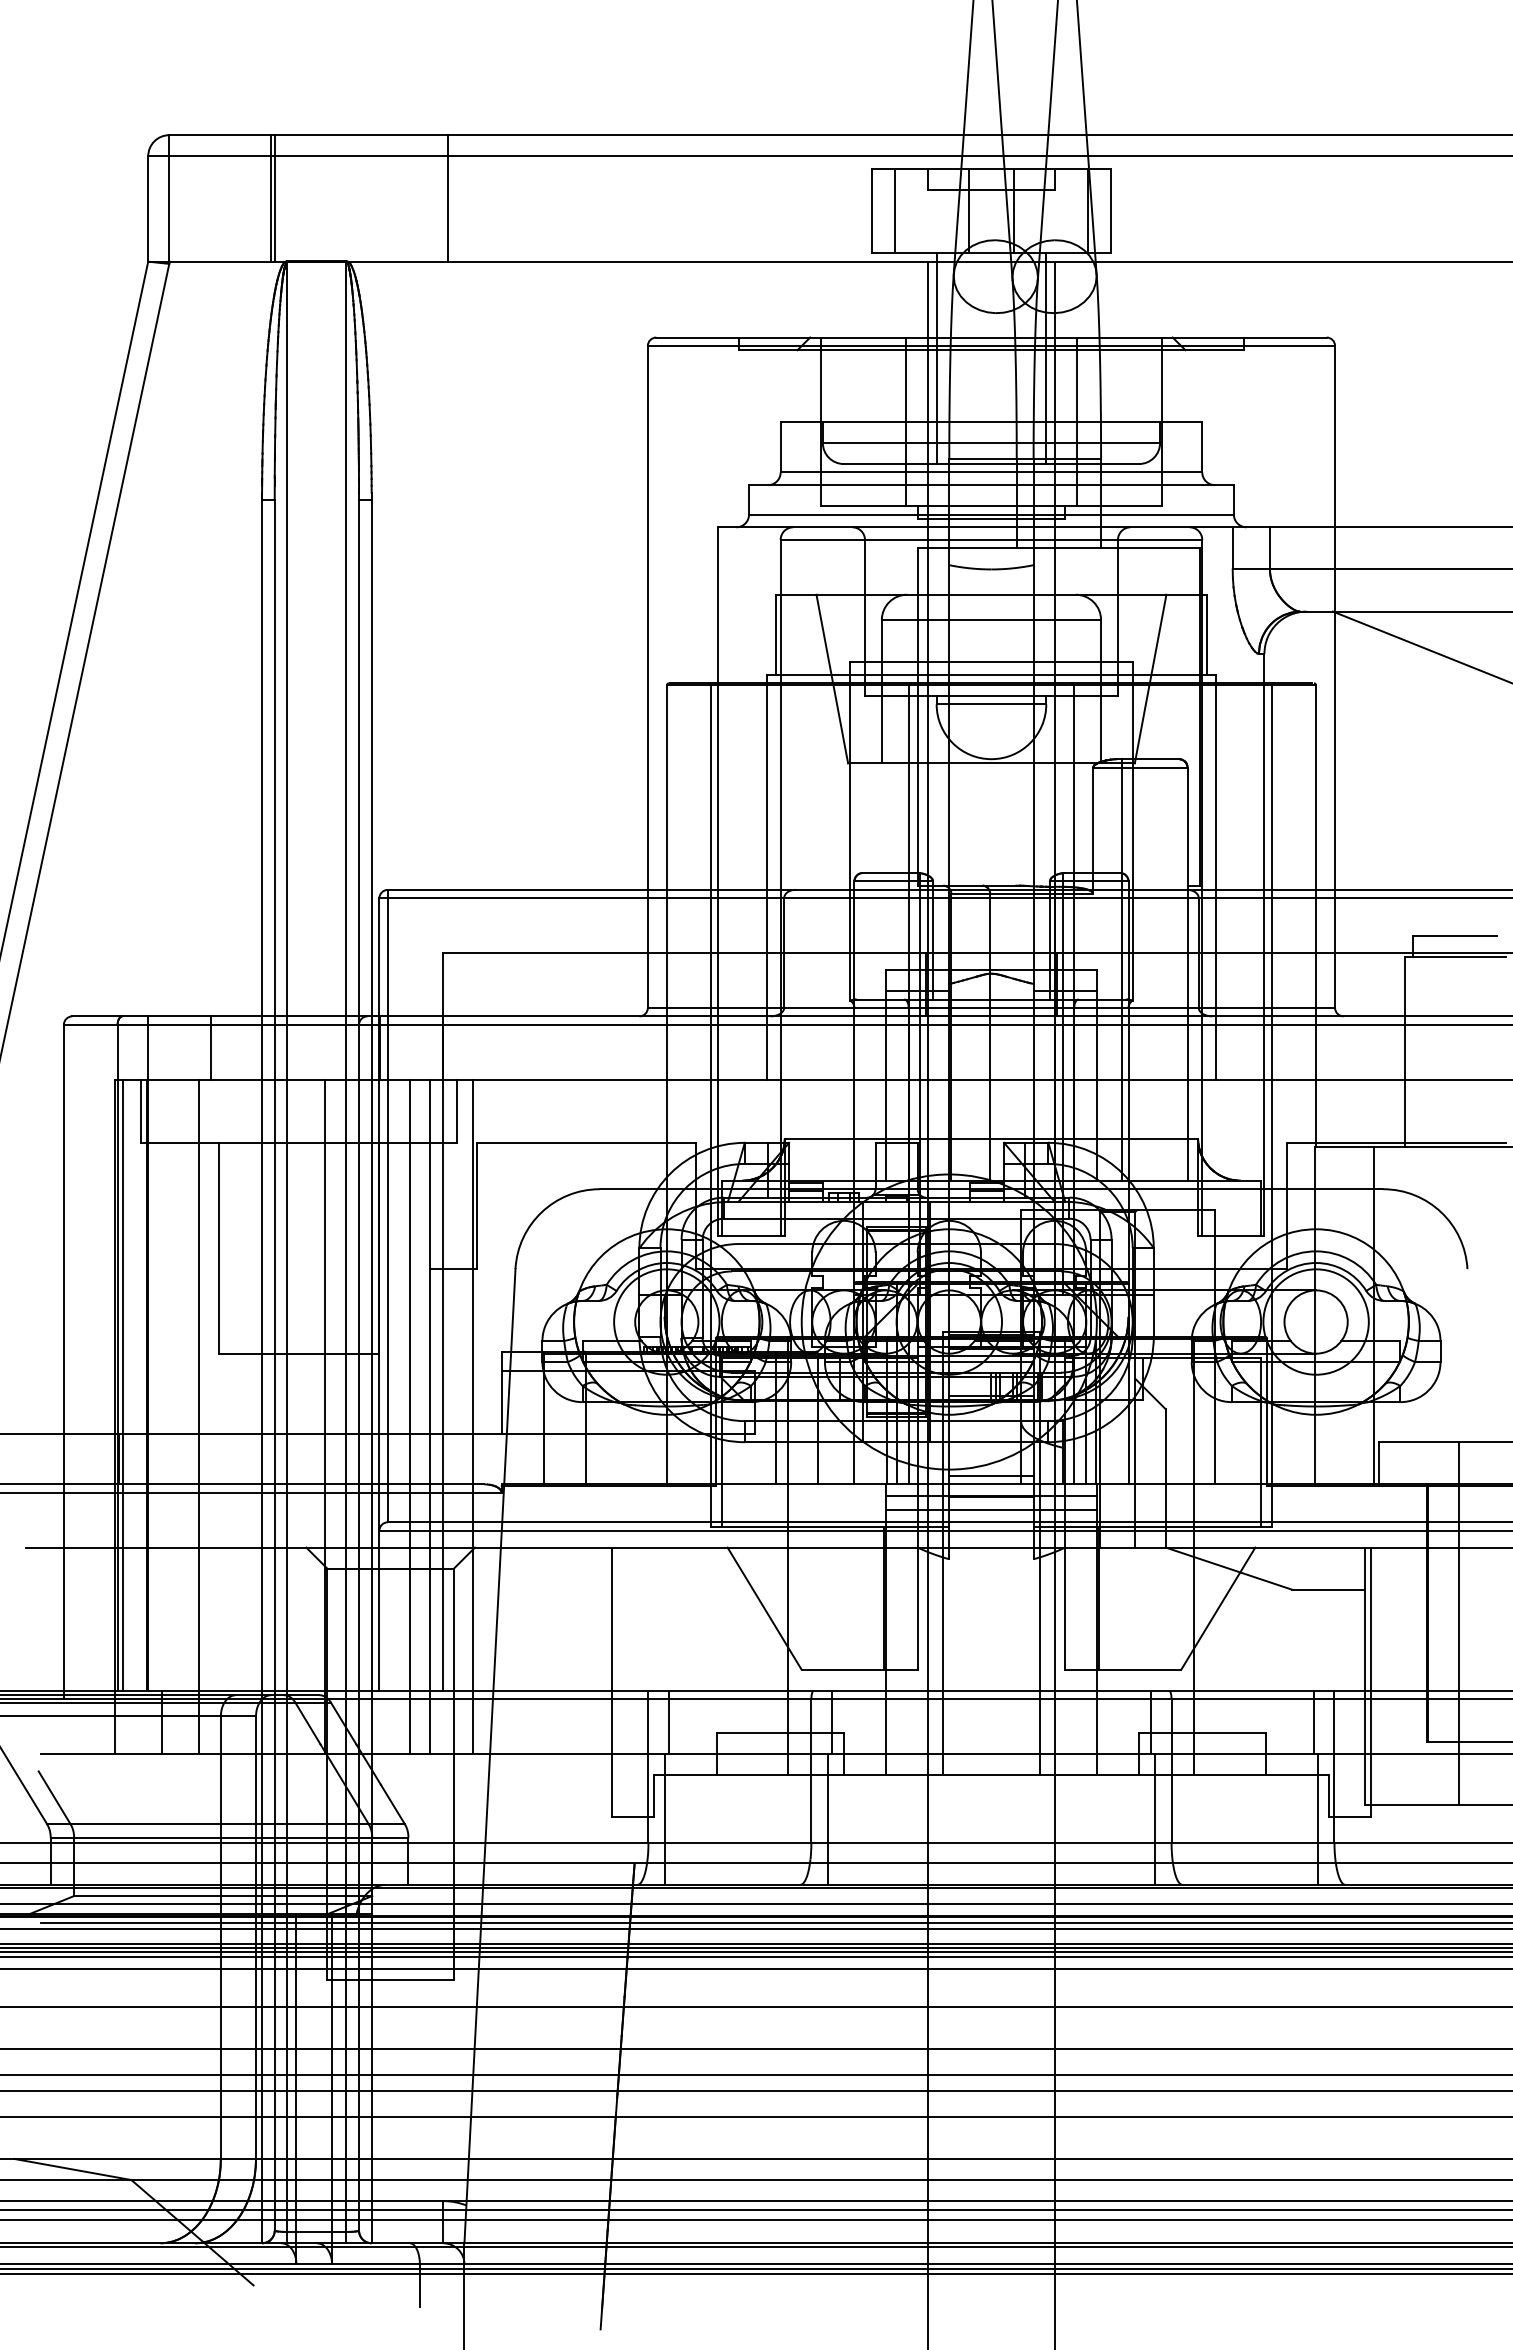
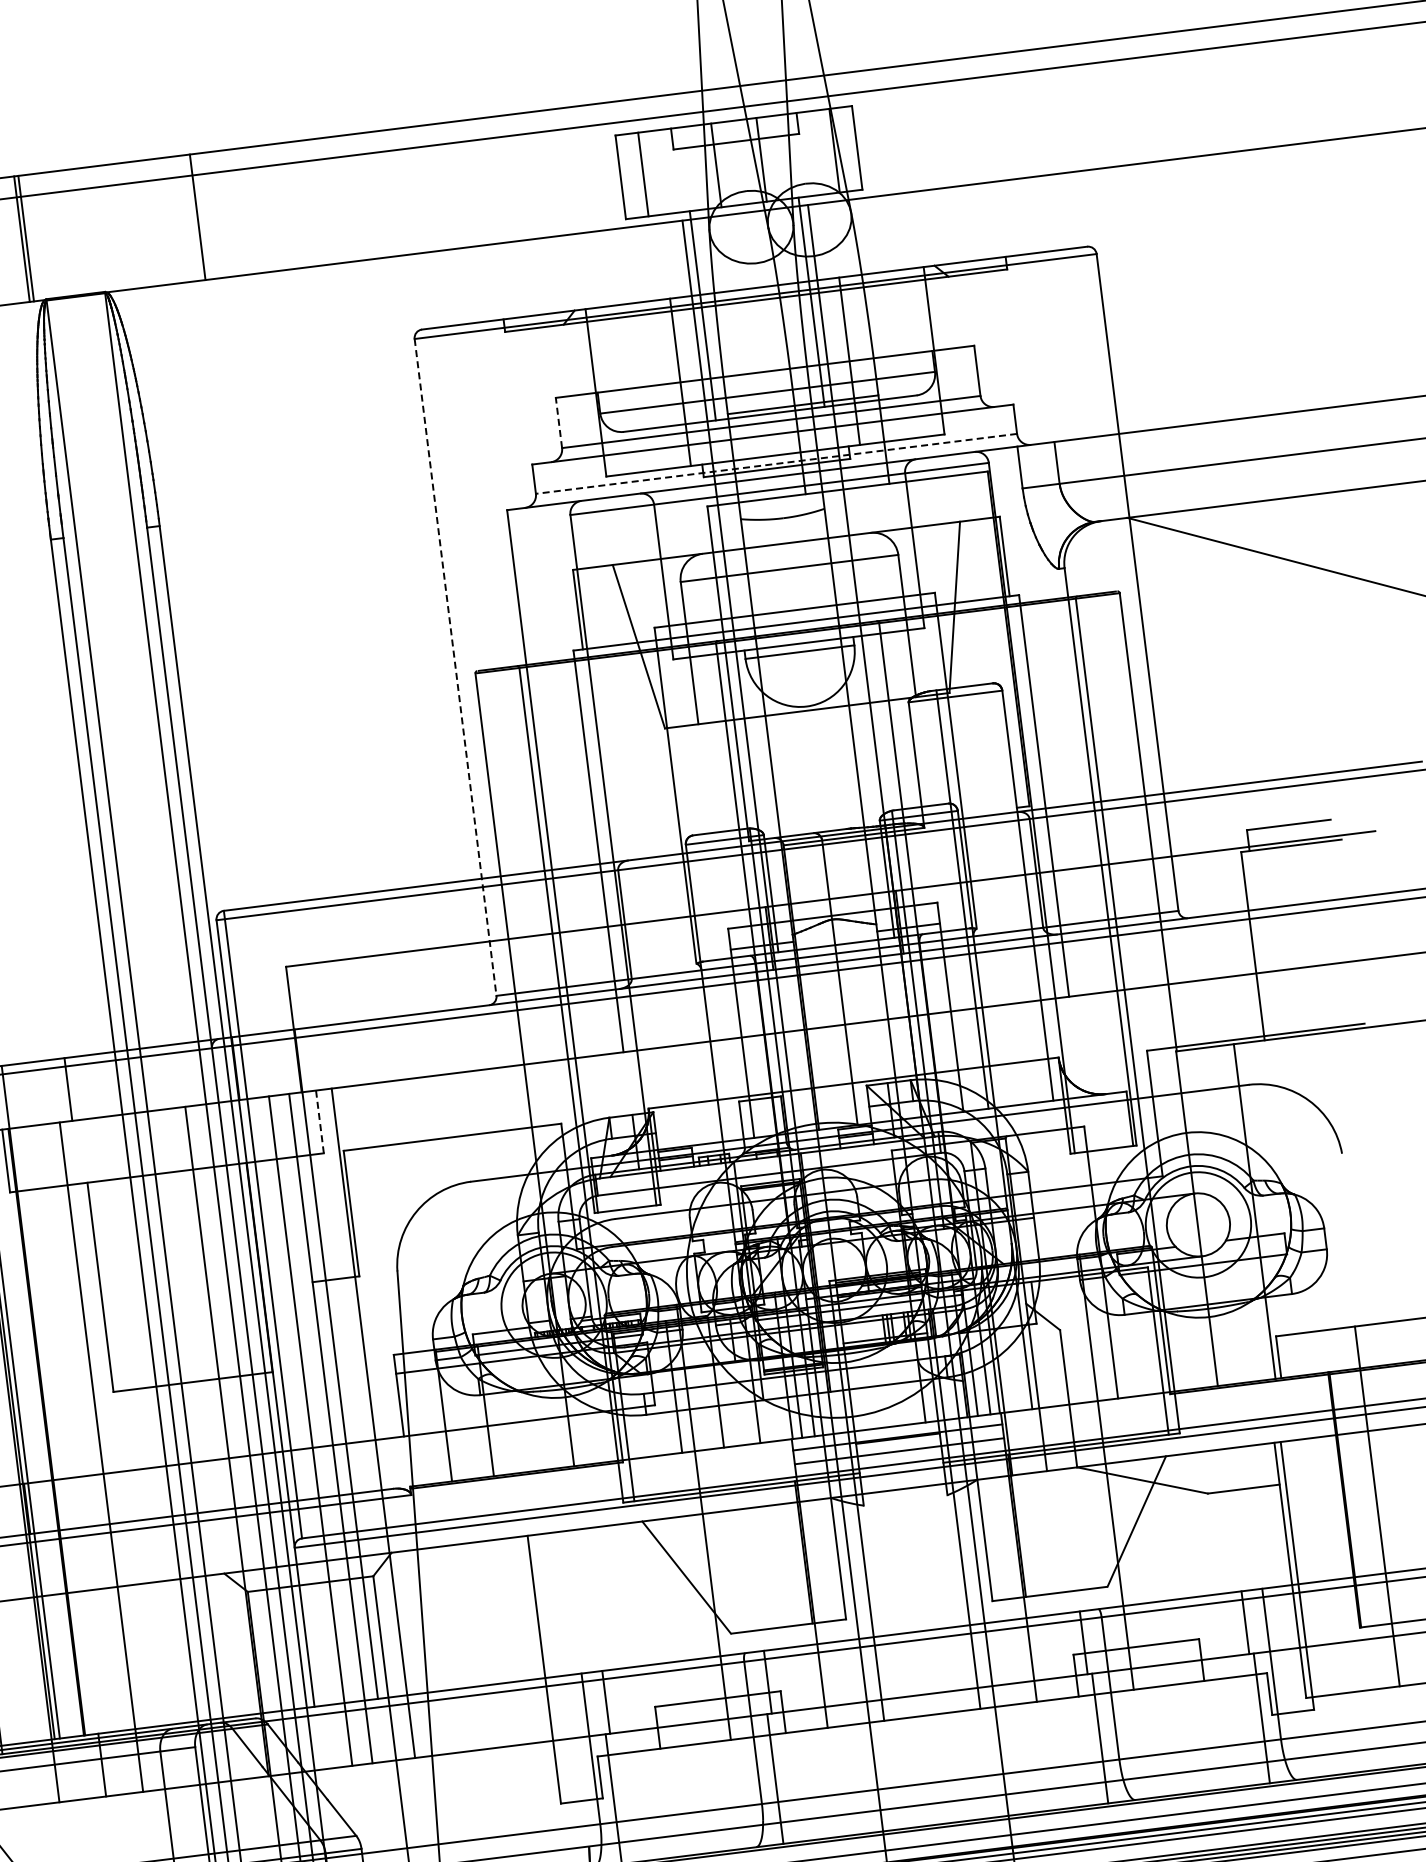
line: (780, 446) -> (558, 422), solid -> dashed
line: (990, 514) -> (775, 463), solid -> dashed
line: (647, 676) -> (455, 667), solid -> dashed
line: (457, 1111) -> (320, 1122), solid -> dashed
line: (991, 1475) -> (895, 1417), removed

